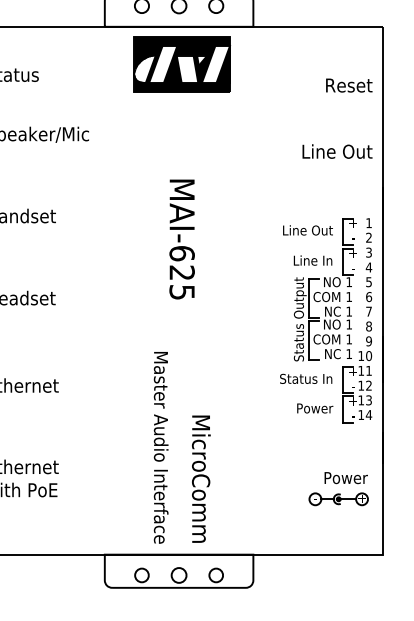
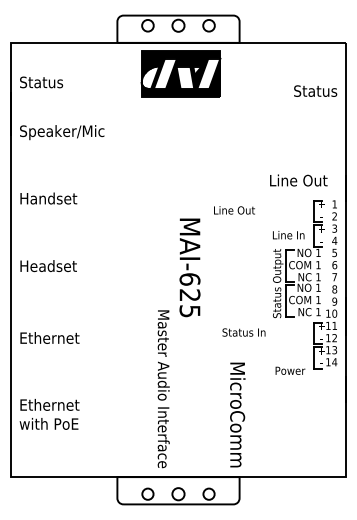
text: (345, 84) -> (315, 90), Reset -> Status
text: (337, 151) -> (298, 180), moved
text: (307, 230) -> (234, 210), moved
text: (181, 239) -> (189, 267), moved
text: (305, 378) -> (243, 332), moved
text: (315, 408) -> (290, 370), moved
text: (200, 478) -> (237, 414), moved
part: (338, 489) -> (309, 423), removed

